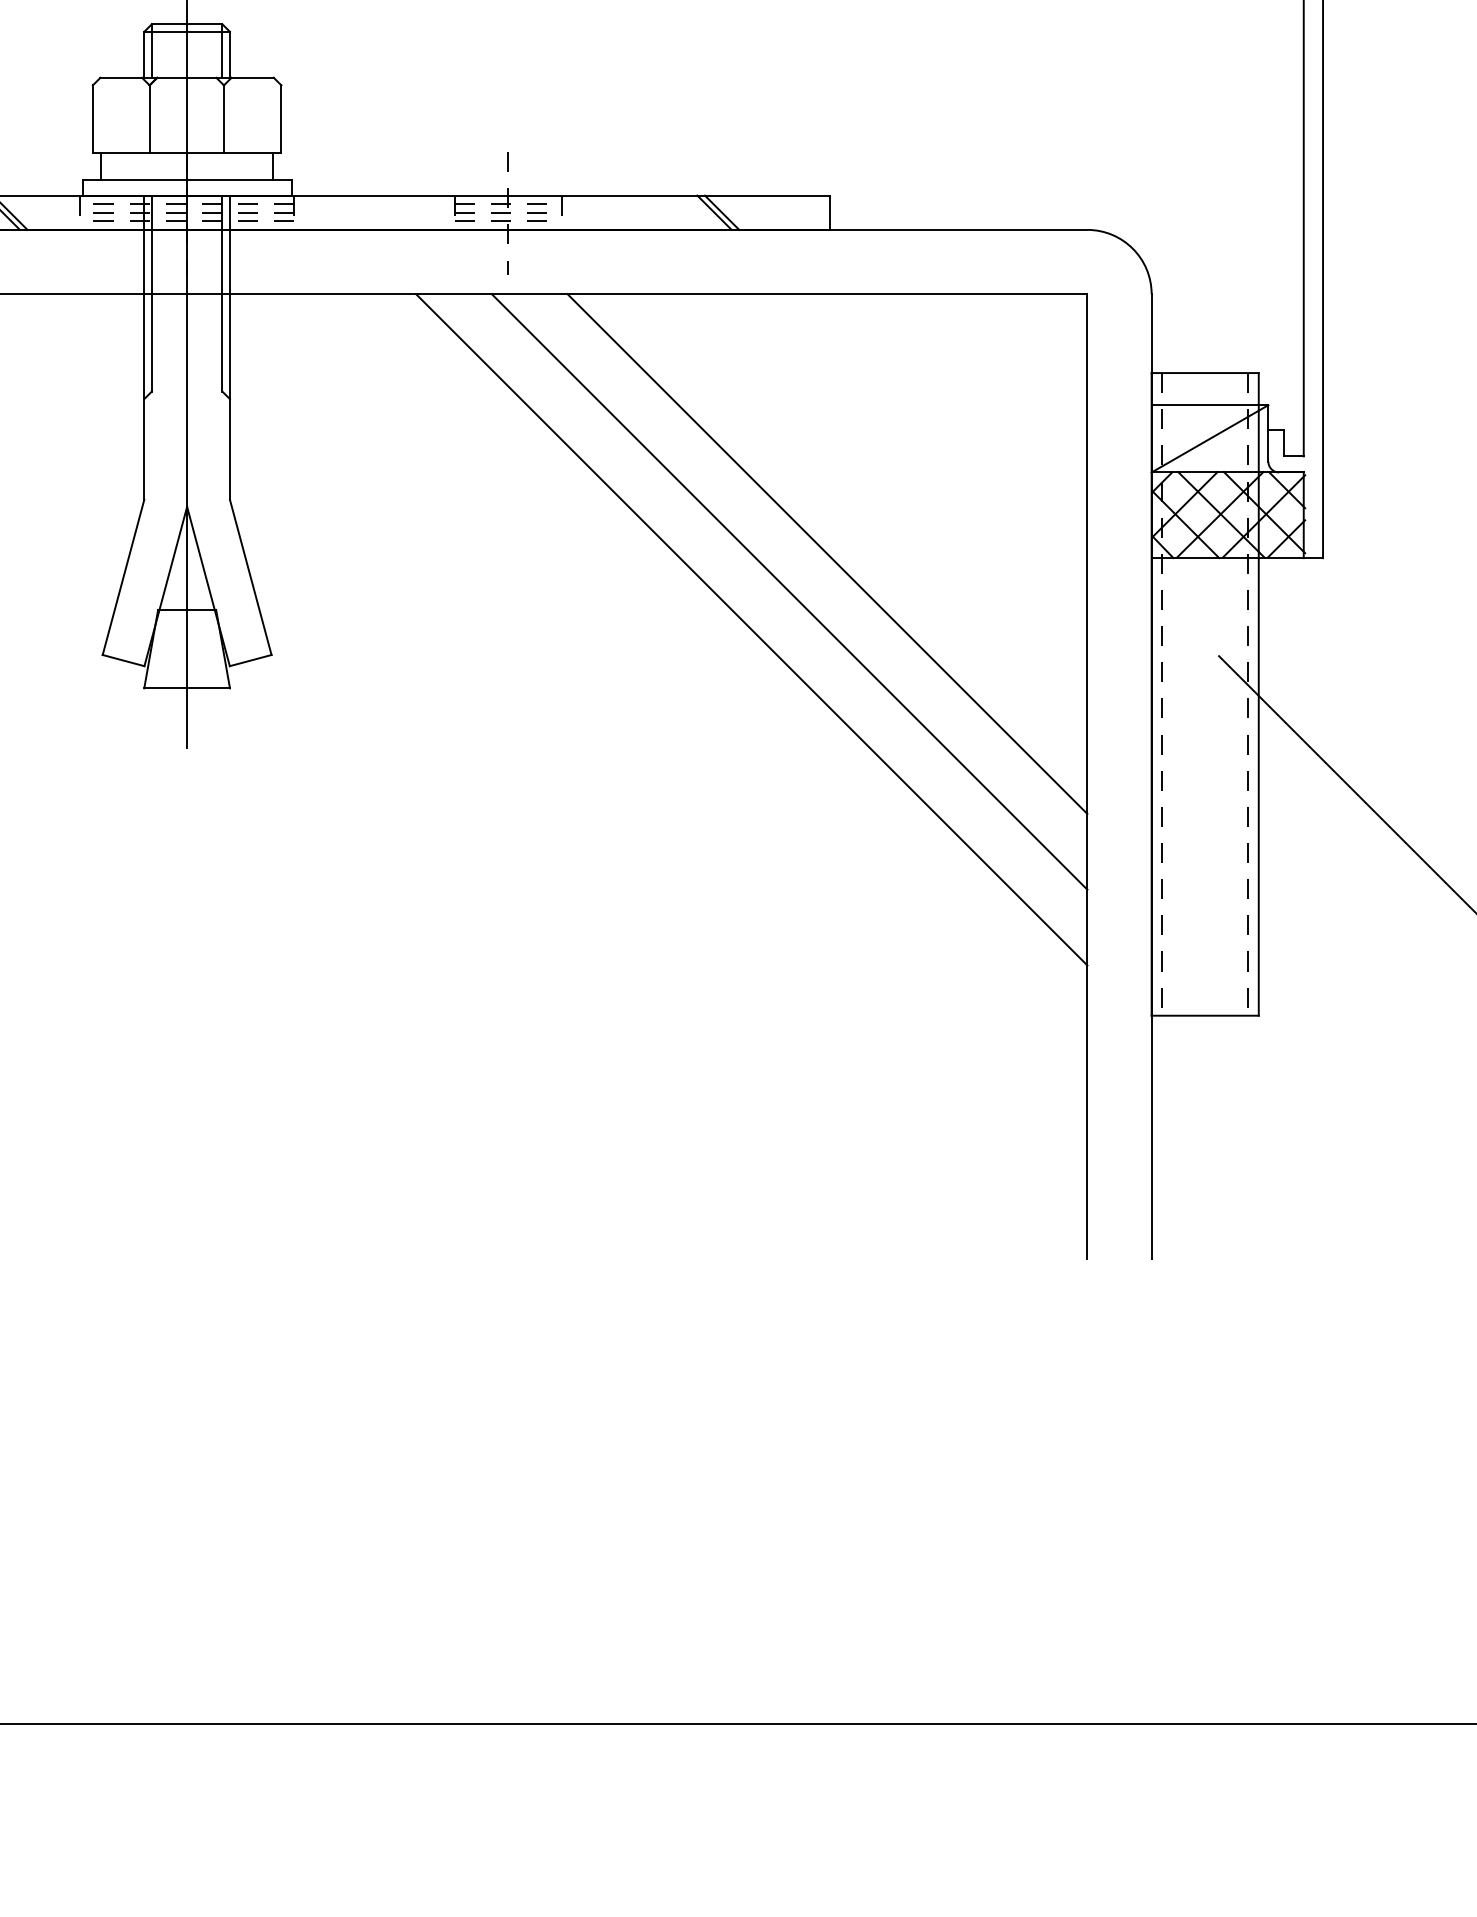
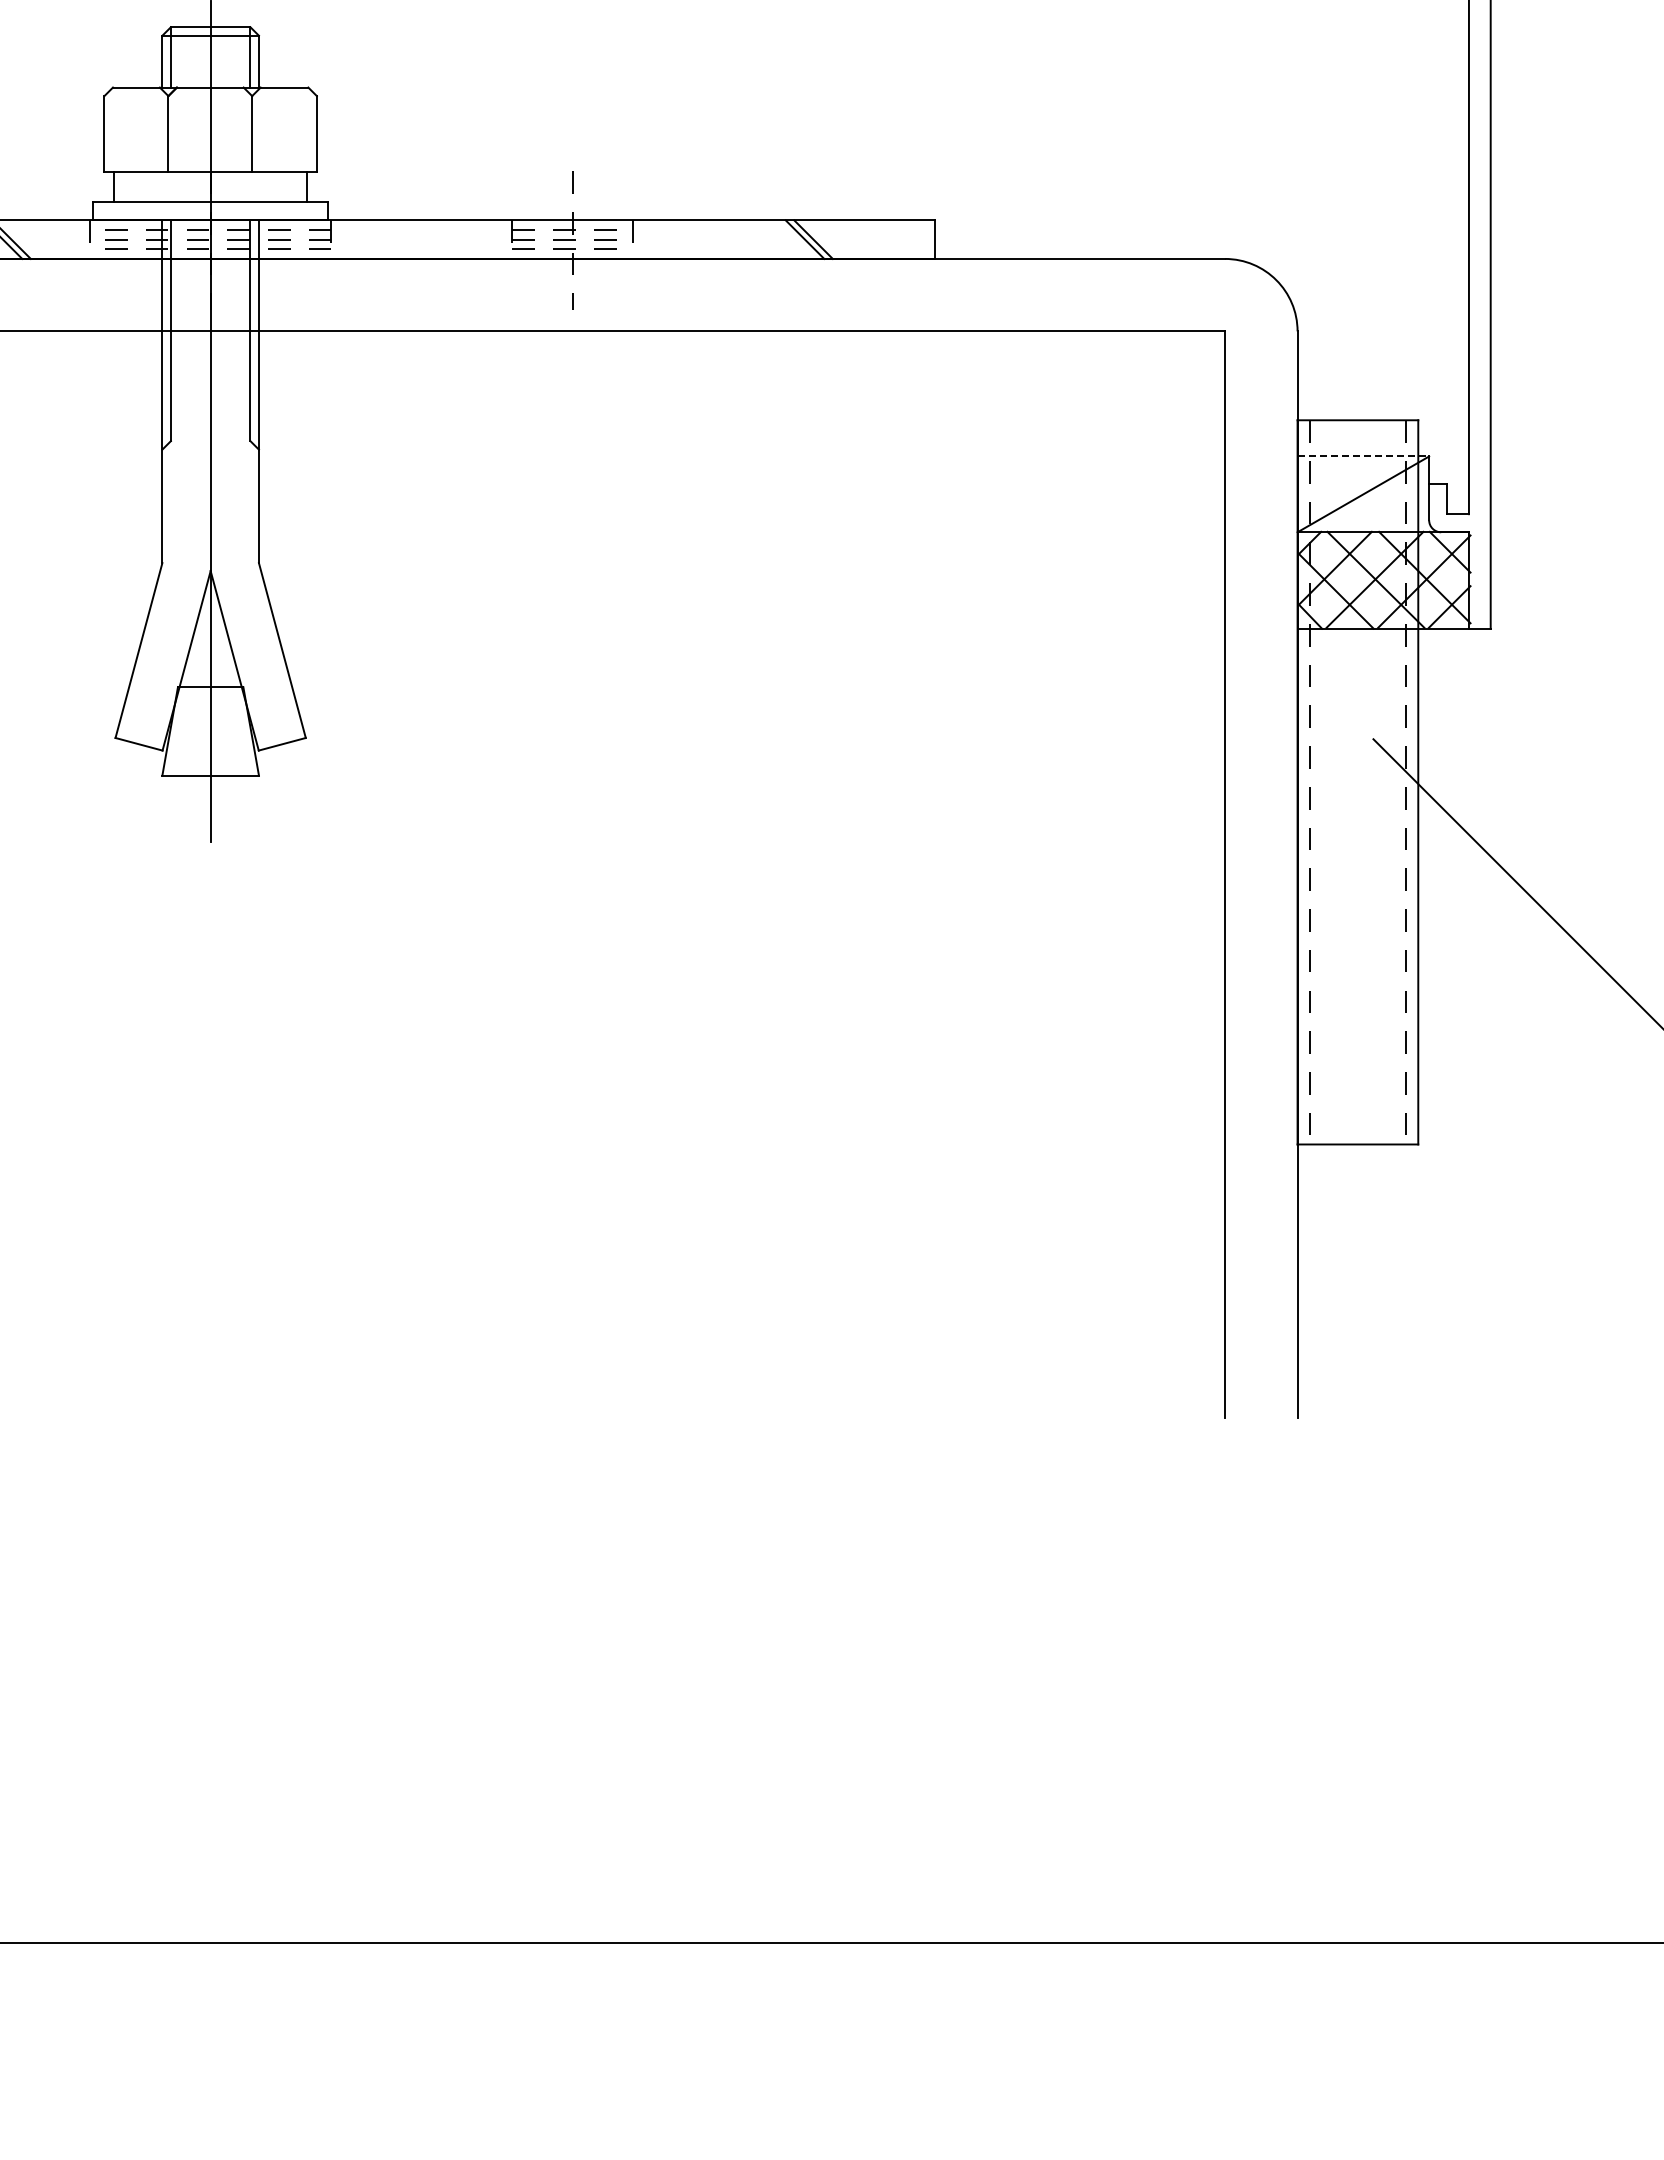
line: (1210, 405) -> (1363, 456), solid -> dashed
line: (827, 554) -> (932, 624), removed
line: (789, 591) -> (889, 666), removed
line: (751, 629) -> (846, 709), removed

